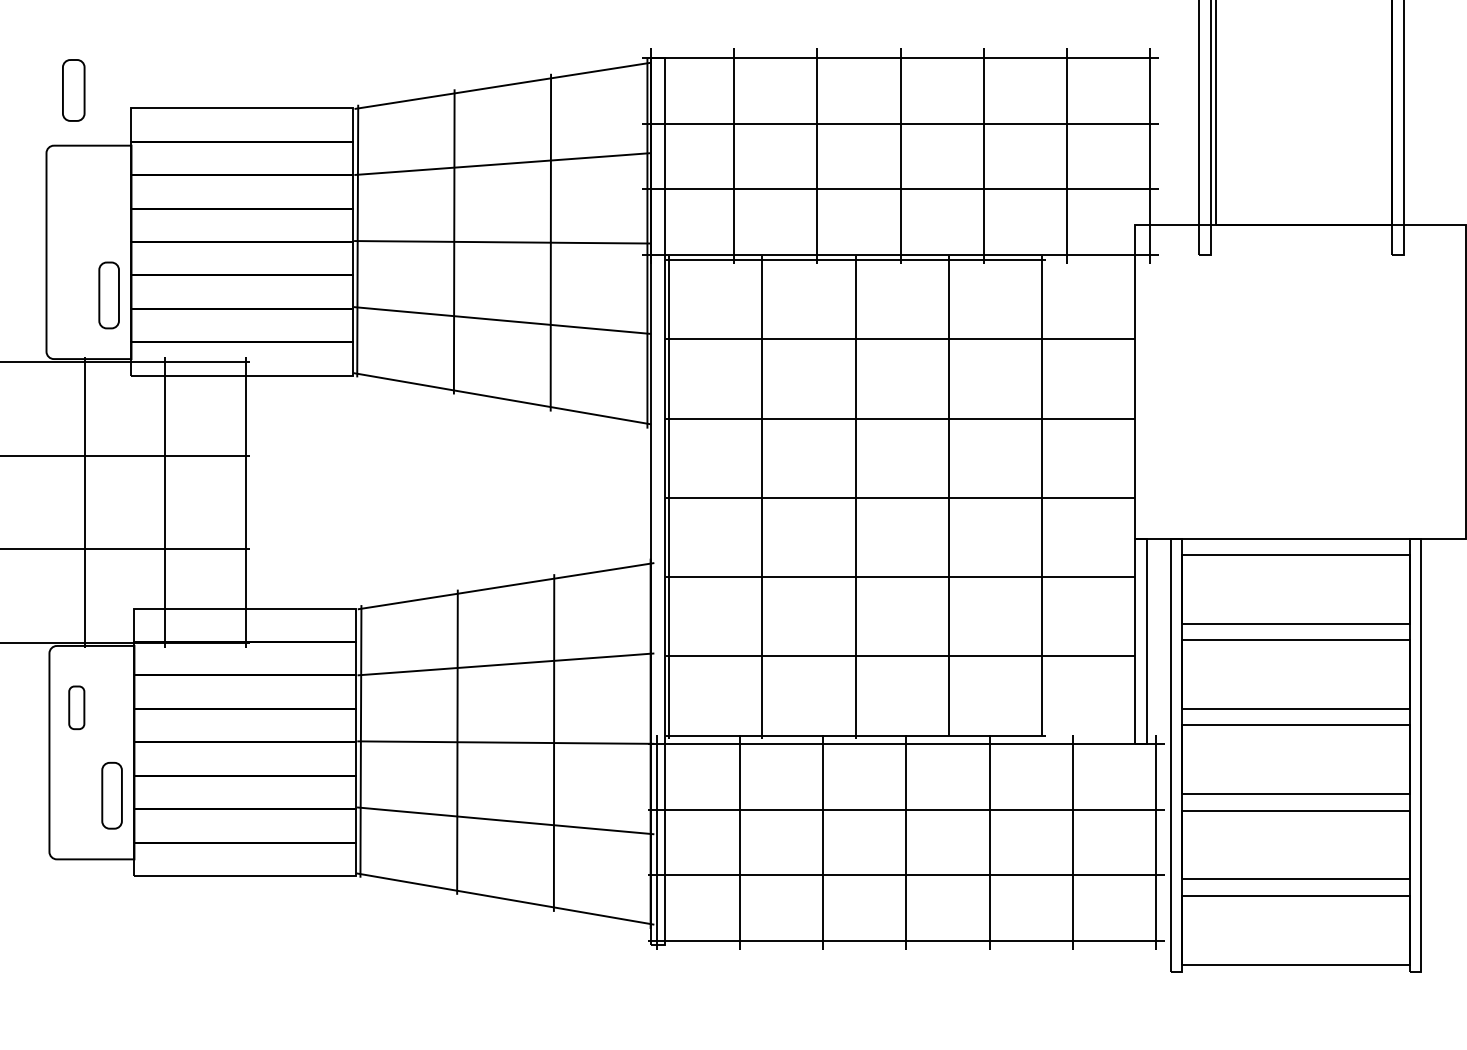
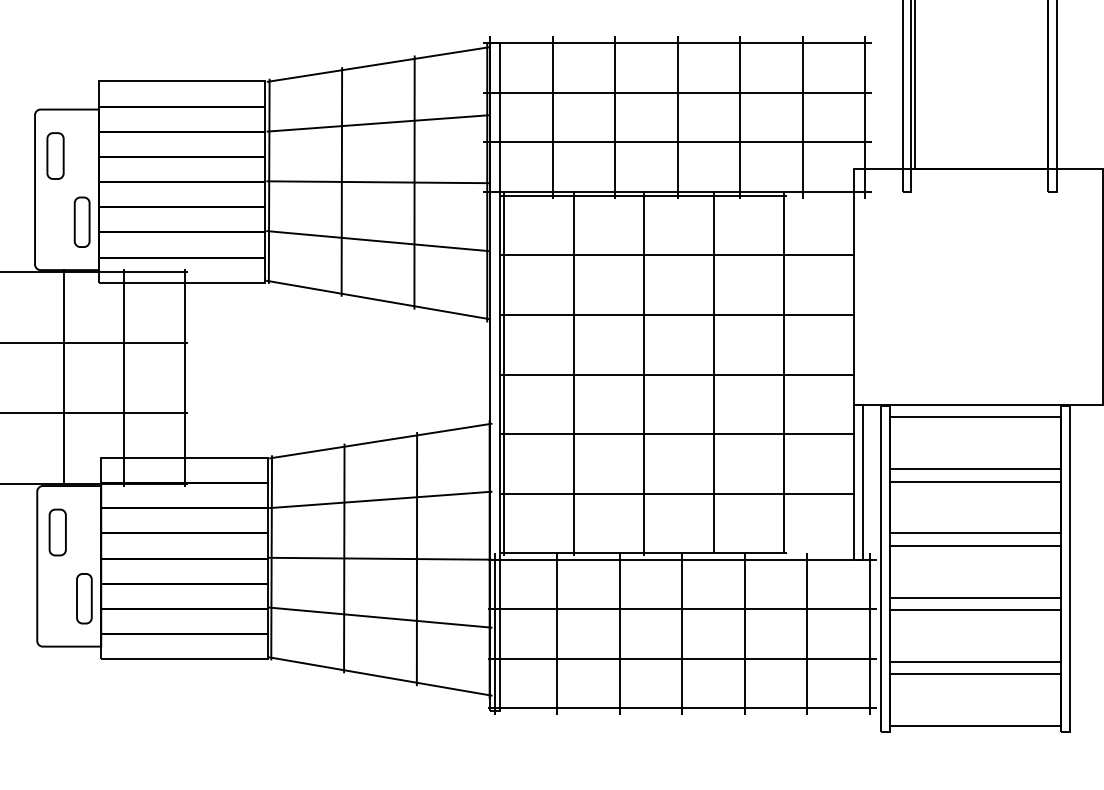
part: (73, 90) -> (55, 156), moved
part: (76, 707) -> (57, 532), size x1.43

